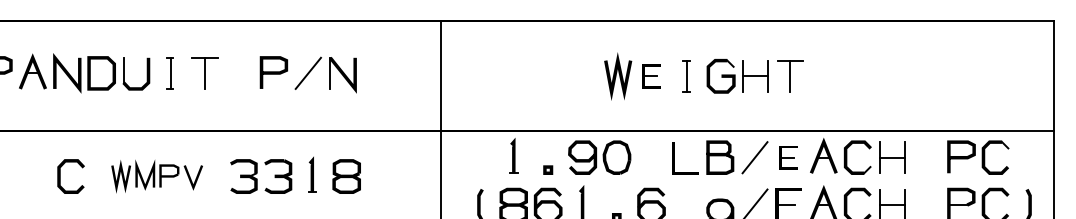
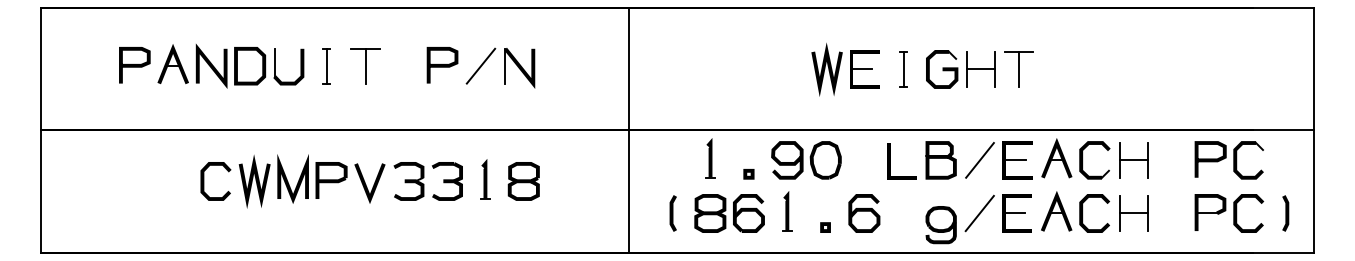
part: (651, 76) -> (864, 69), size x1.43
part: (788, 157) -> (1017, 160), size x1.43
part: (156, 176) -> (311, 181), size x1.43

